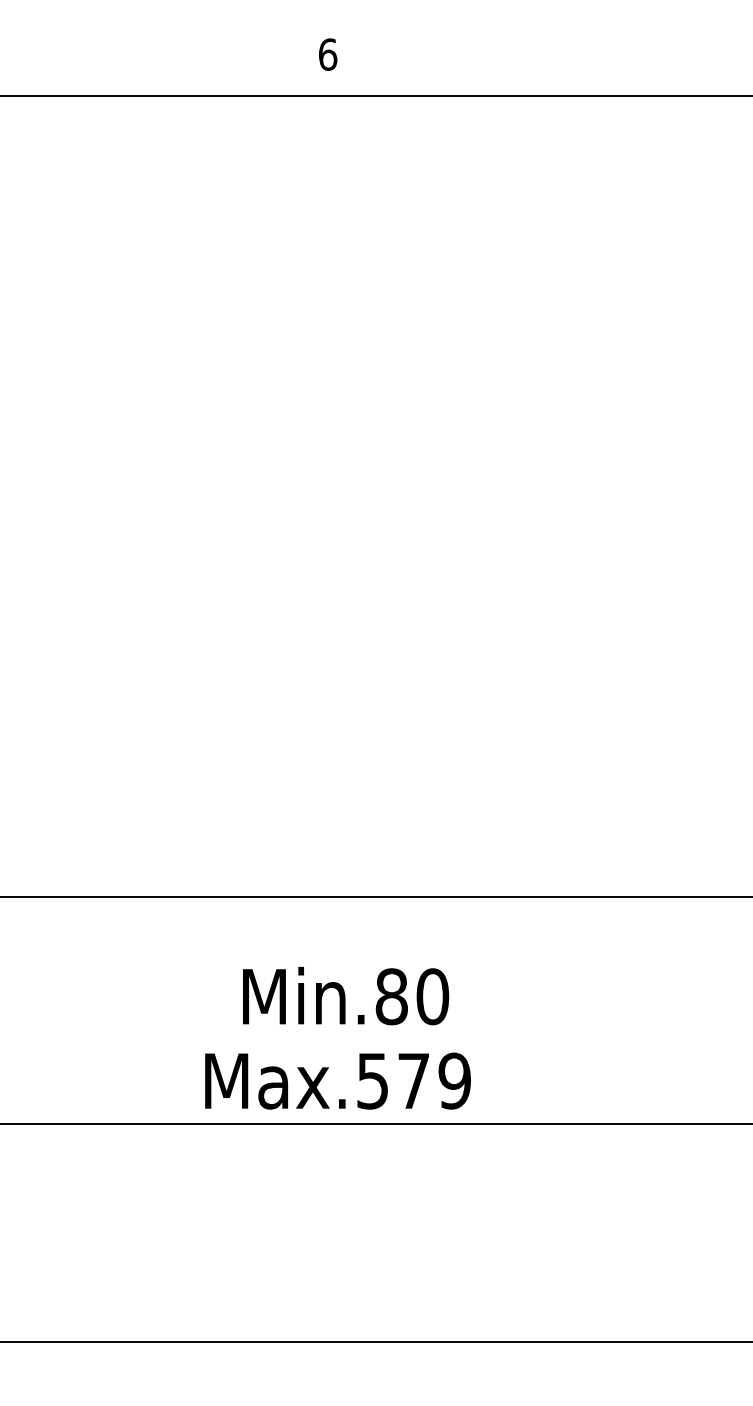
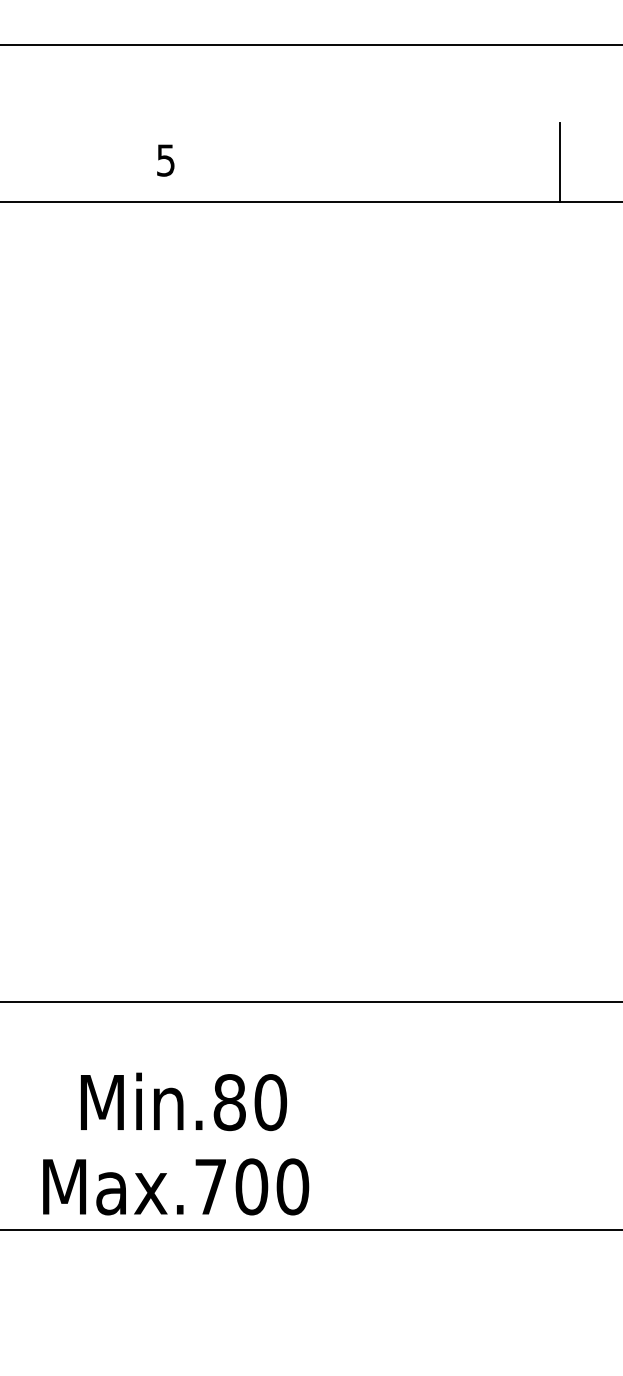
text: (328, 54) -> (166, 160), 6 -> 5
line: (722, 56) -> (560, 162), added
text: (414, 1080) -> (252, 1186), Max.579 -> Max.700

